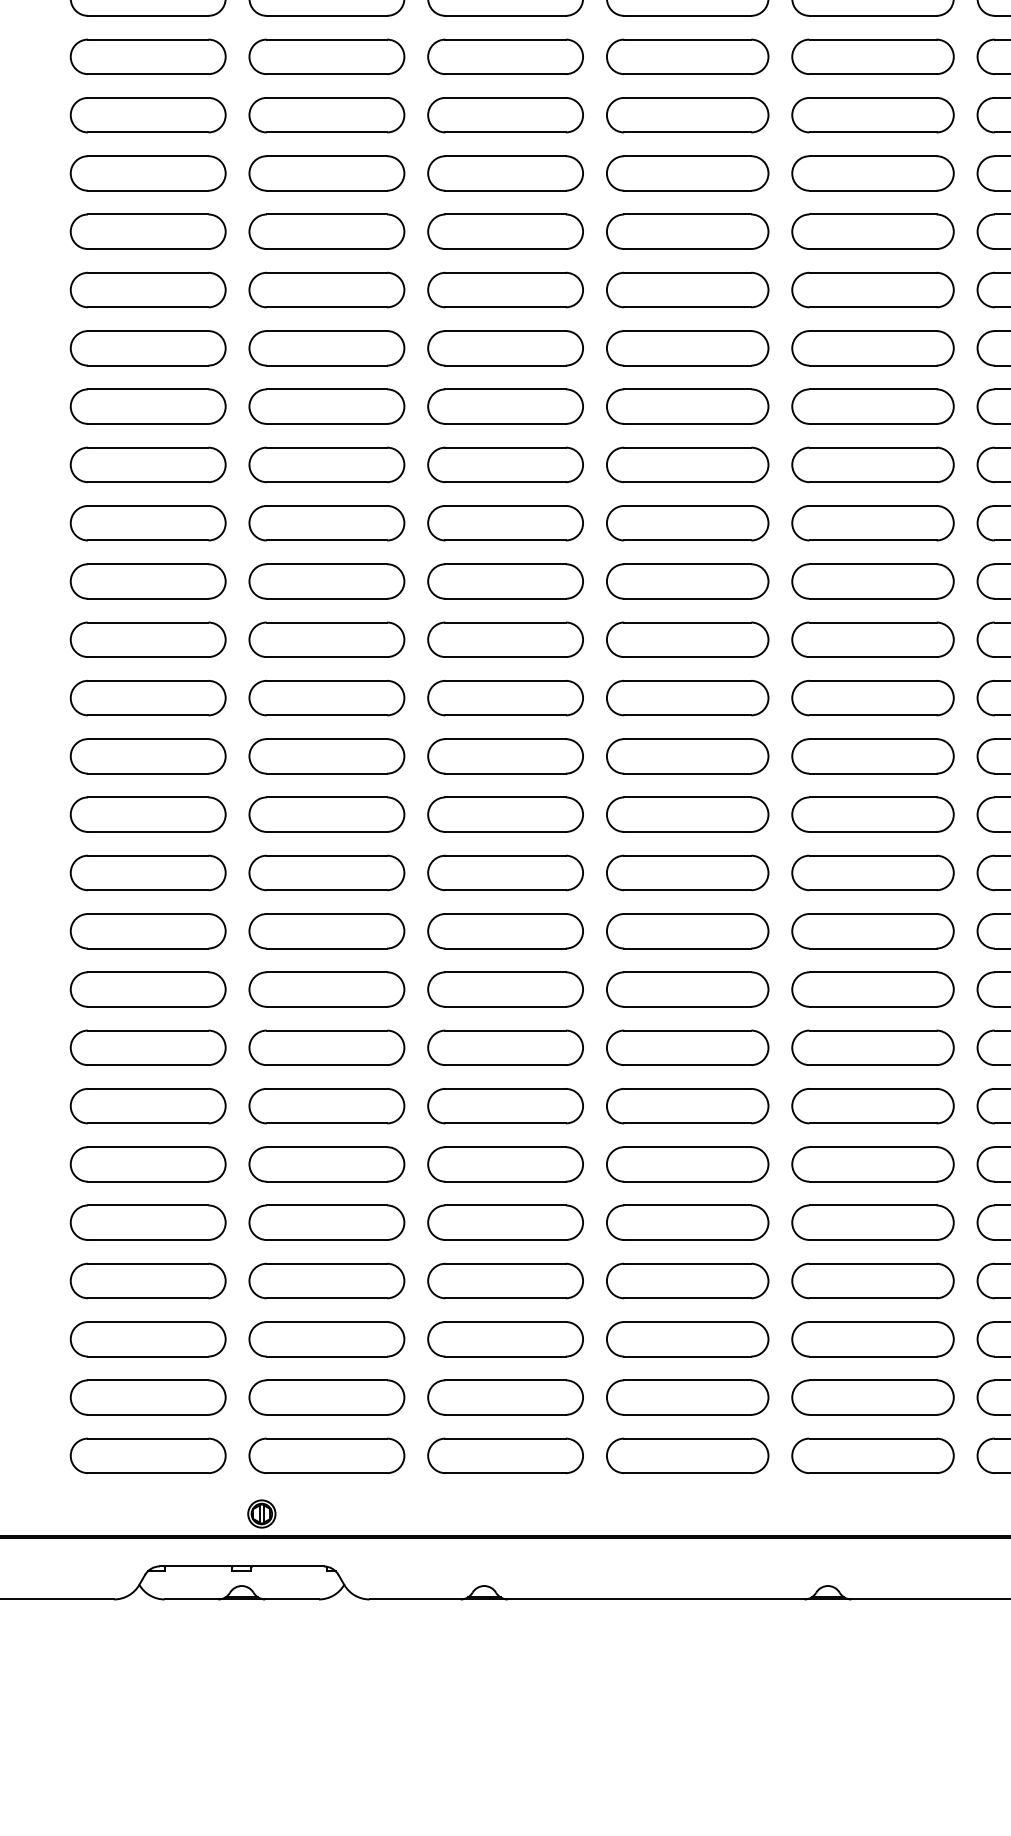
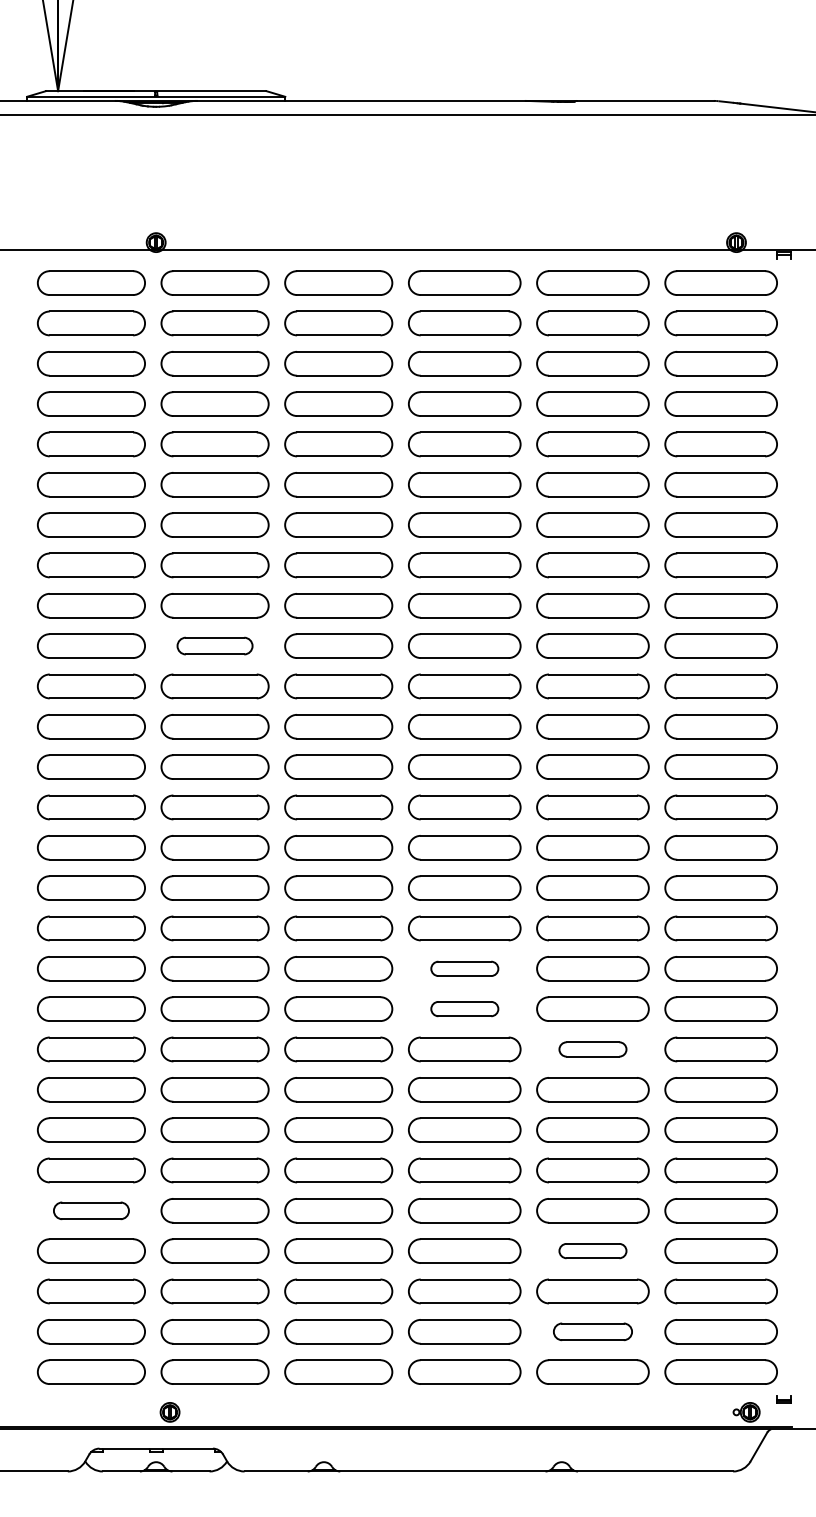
part: (326, 405) -> (214, 645), size x0.7
part: (687, 872) -> (464, 968), size x0.6
part: (687, 930) -> (464, 1008), size x0.6
part: (872, 989) -> (592, 1049), size x0.6
part: (148, 1222) -> (91, 1210), size x0.7
part: (872, 1280) -> (592, 1250), size x0.6
part: (872, 1397) -> (592, 1331), size x0.7

